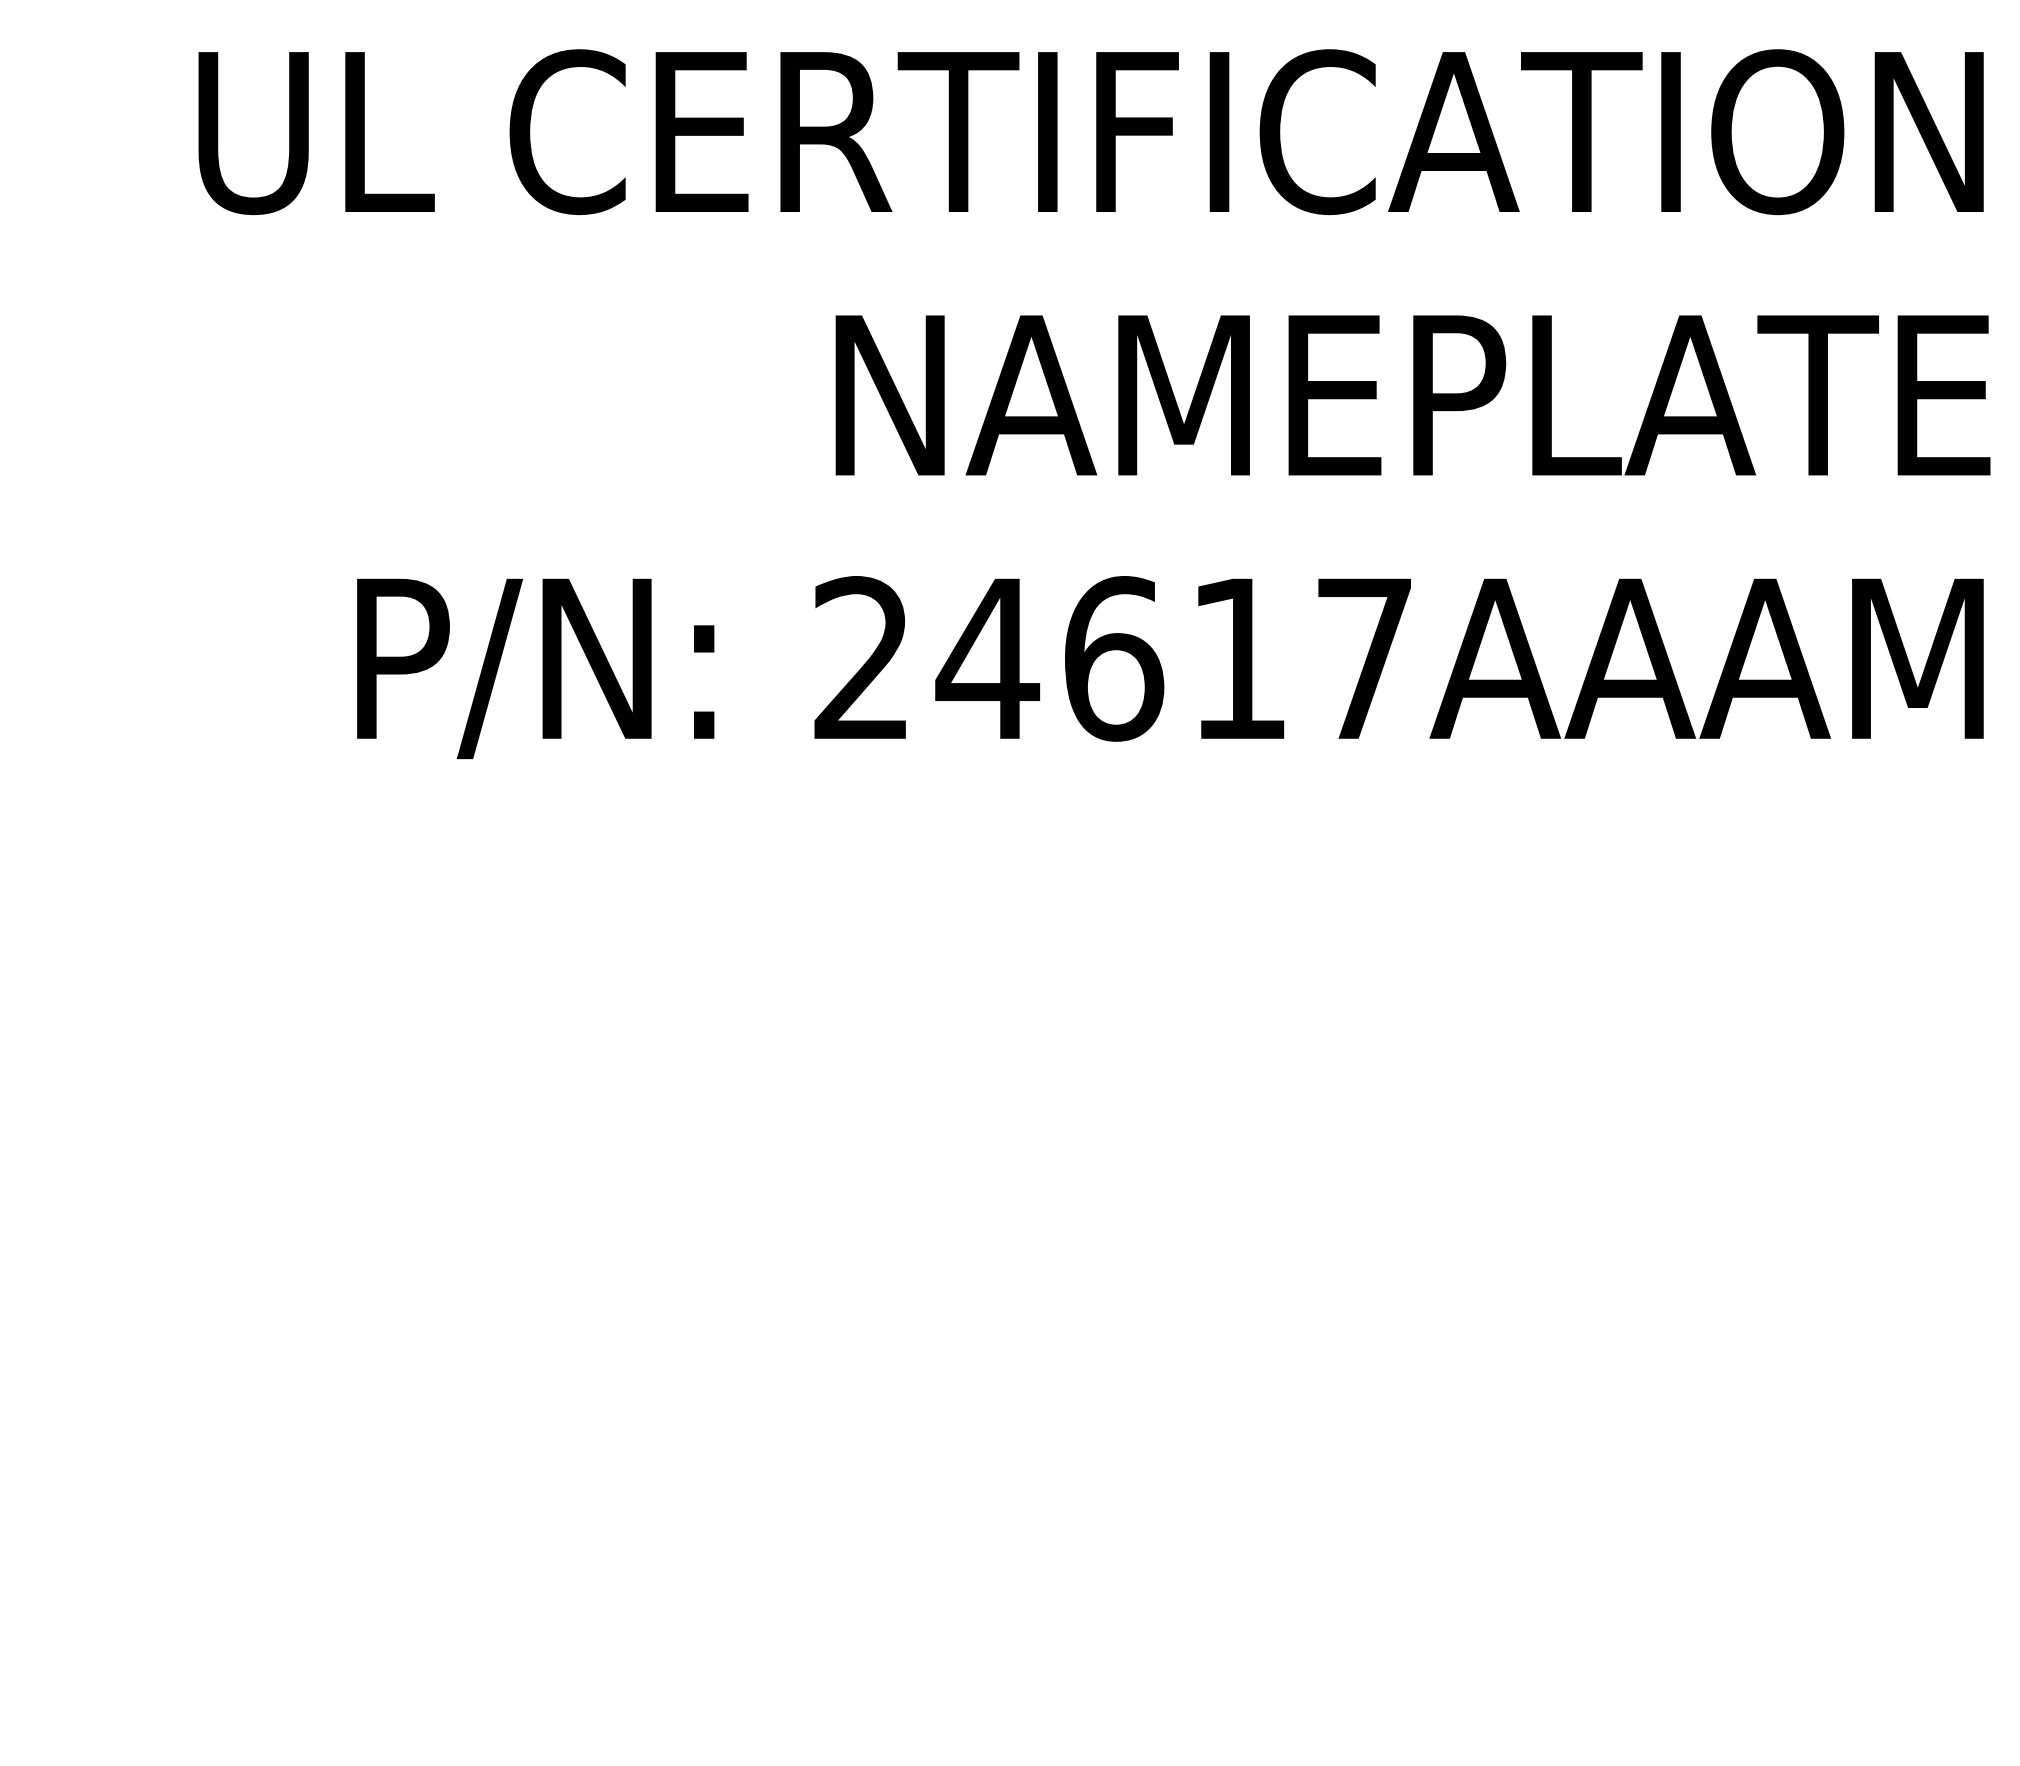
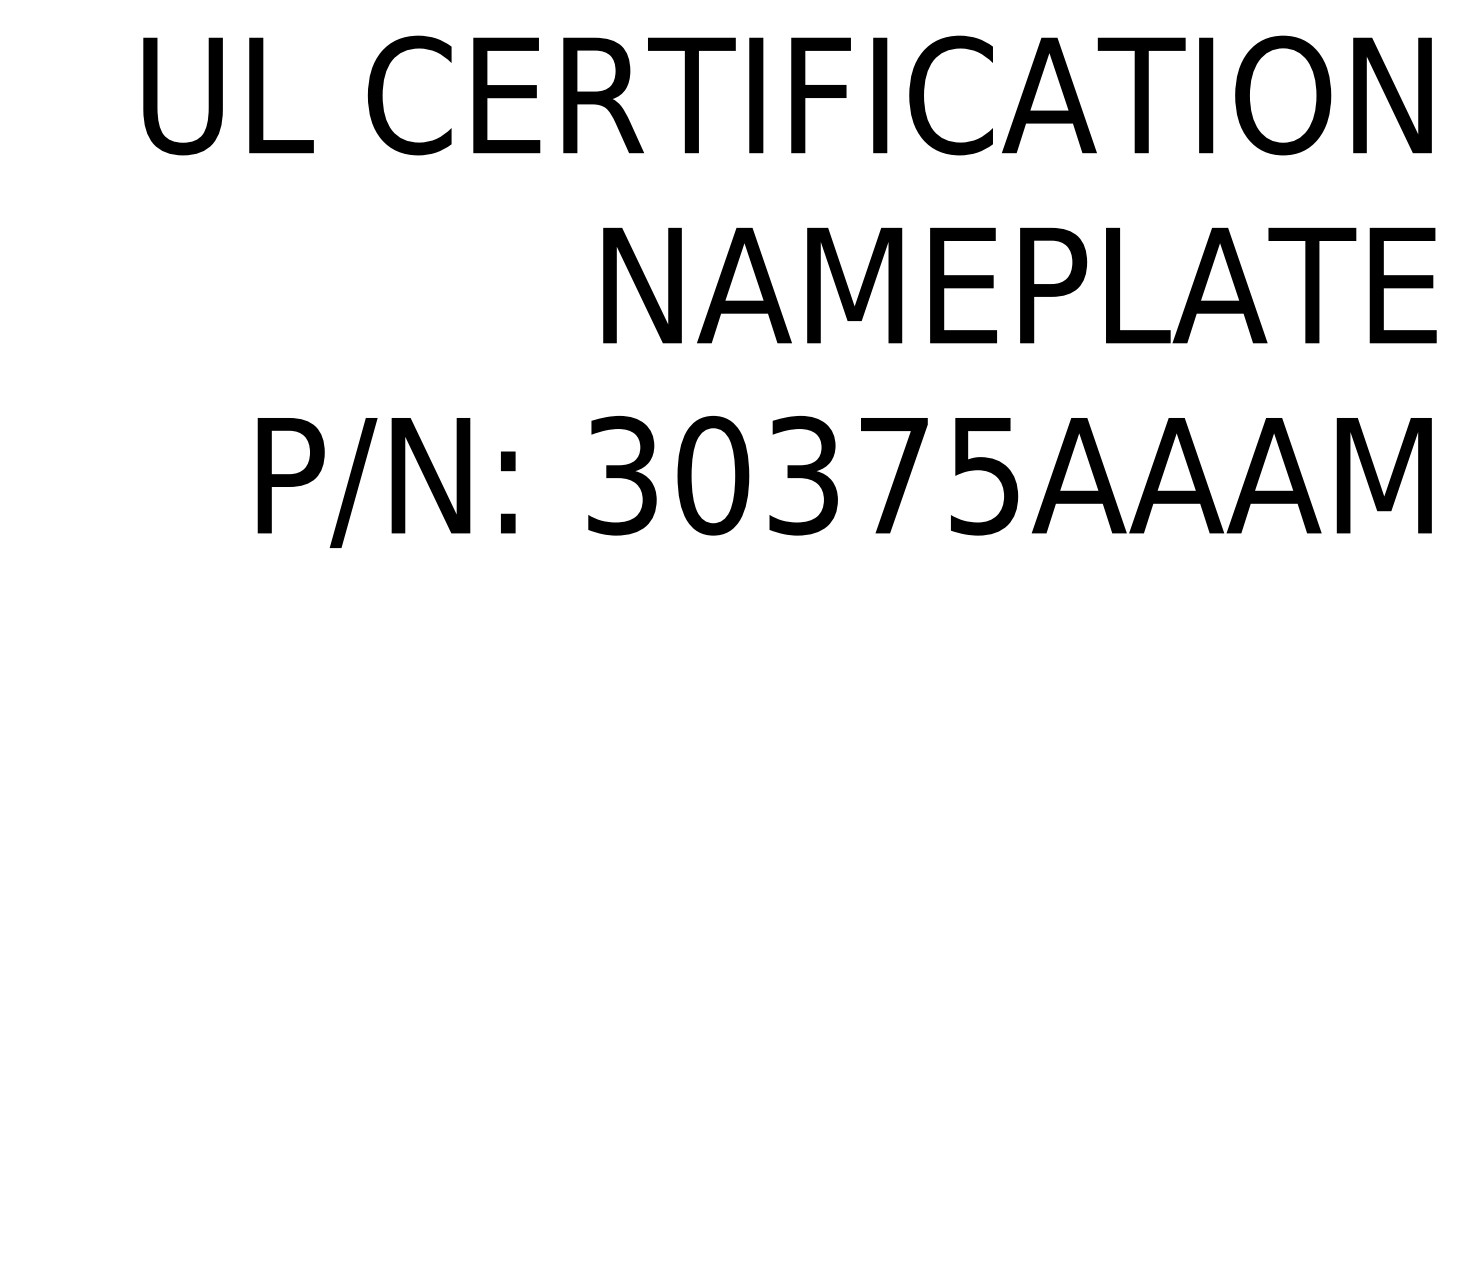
text: (1112, 658) -> (802, 475), 24617AAAM -> 30375AAAM

